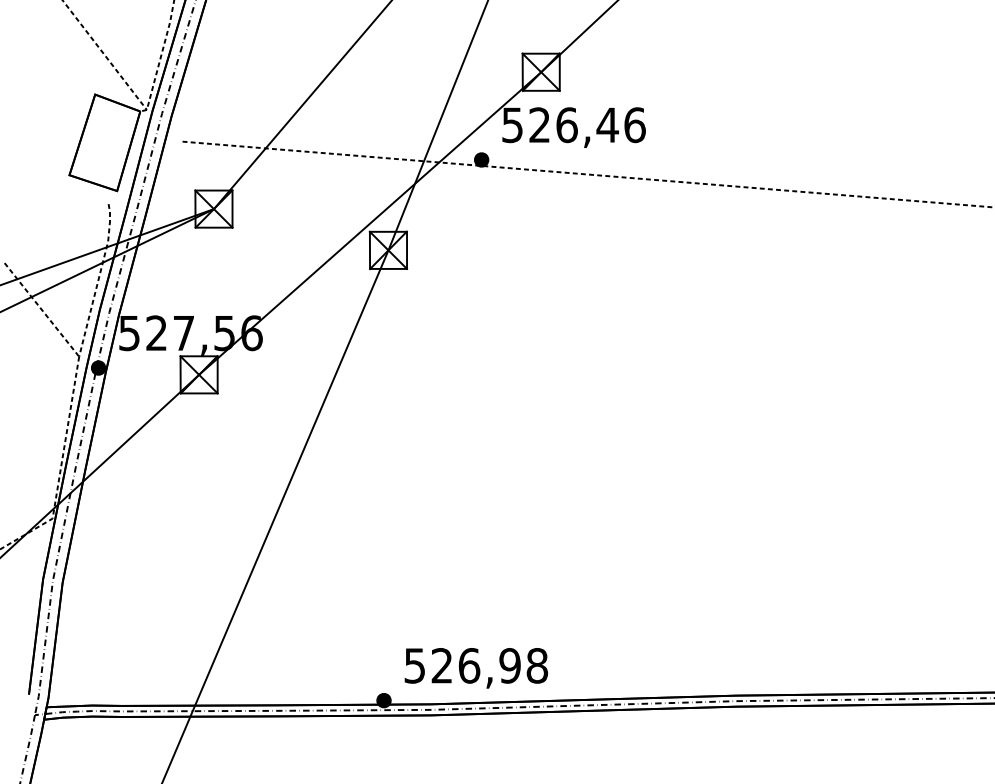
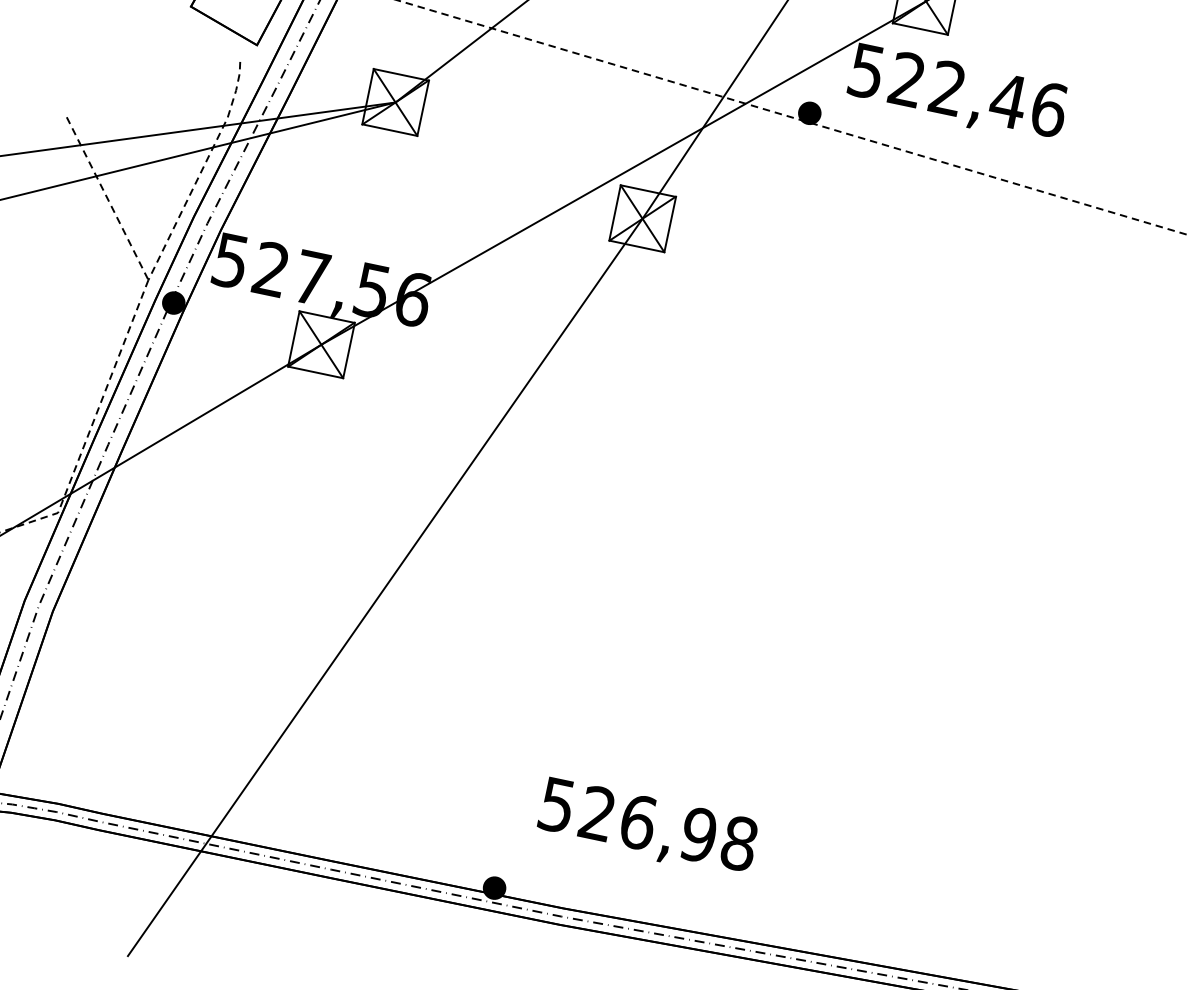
text: (566, 125) -> (947, 88), 526,46 -> 522,46
text: (475, 668) -> (646, 828), moved

